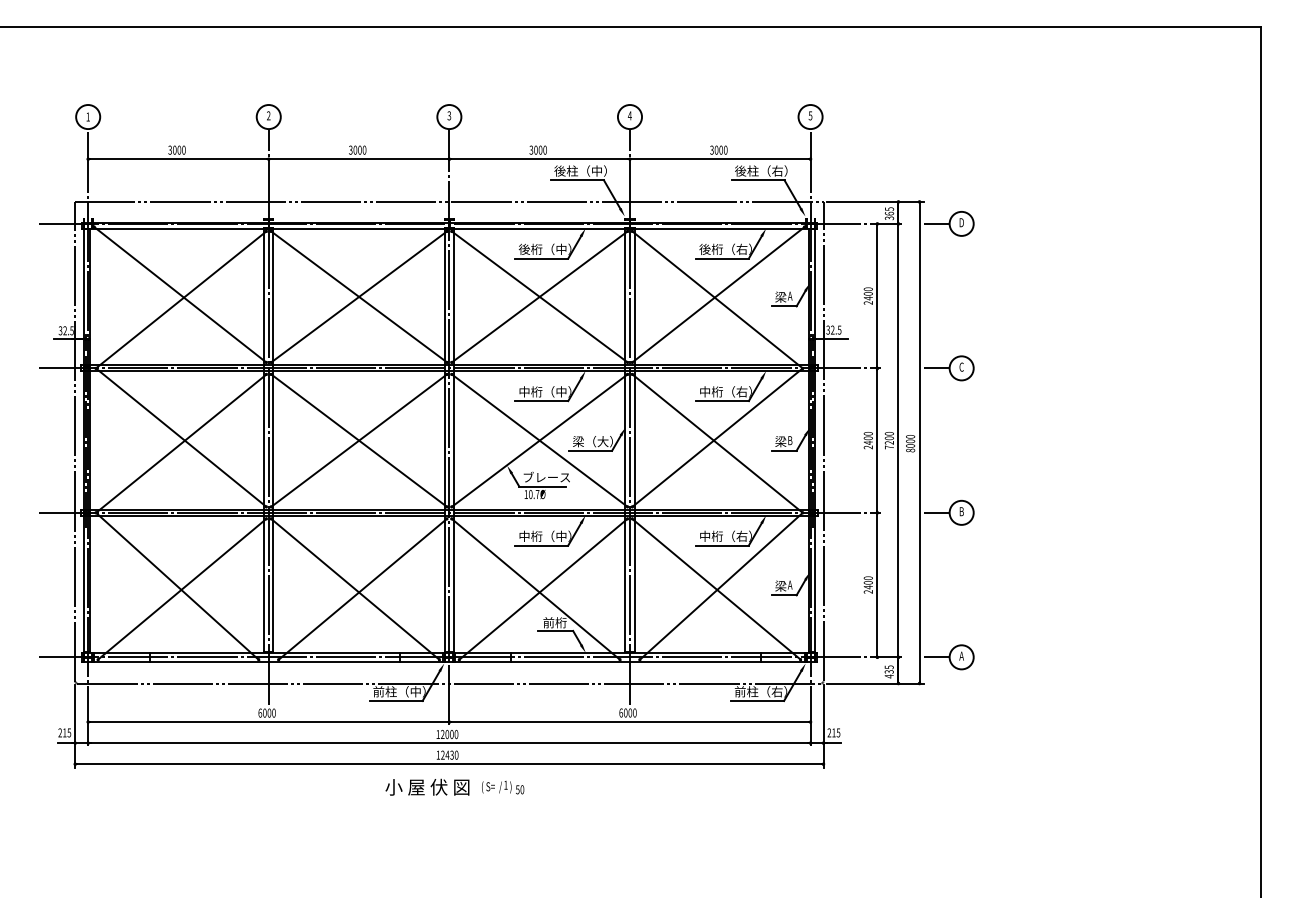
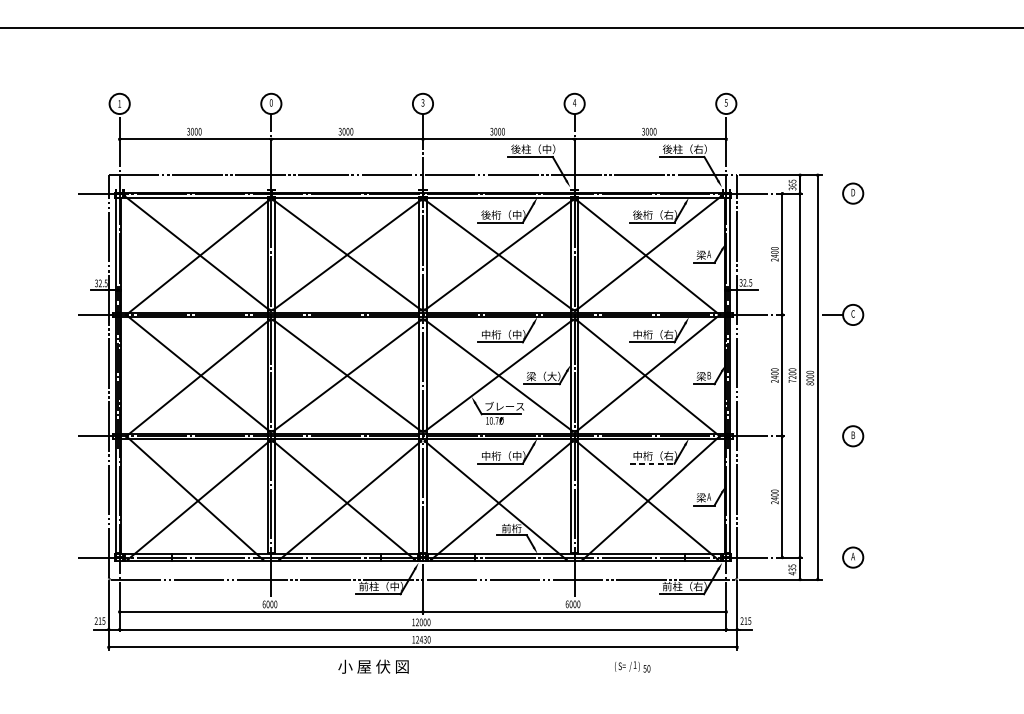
text: (268, 115) -> (271, 102), 2 -> 0
line: (936, 223) -> (832, 193), removed
line: (936, 512) -> (832, 435), removed
line: (722, 545) -> (652, 463), solid -> dashed
line: (936, 657) -> (832, 557), removed
text: (427, 786) -> (373, 666), moved
text: (503, 787) -> (633, 666), moved

